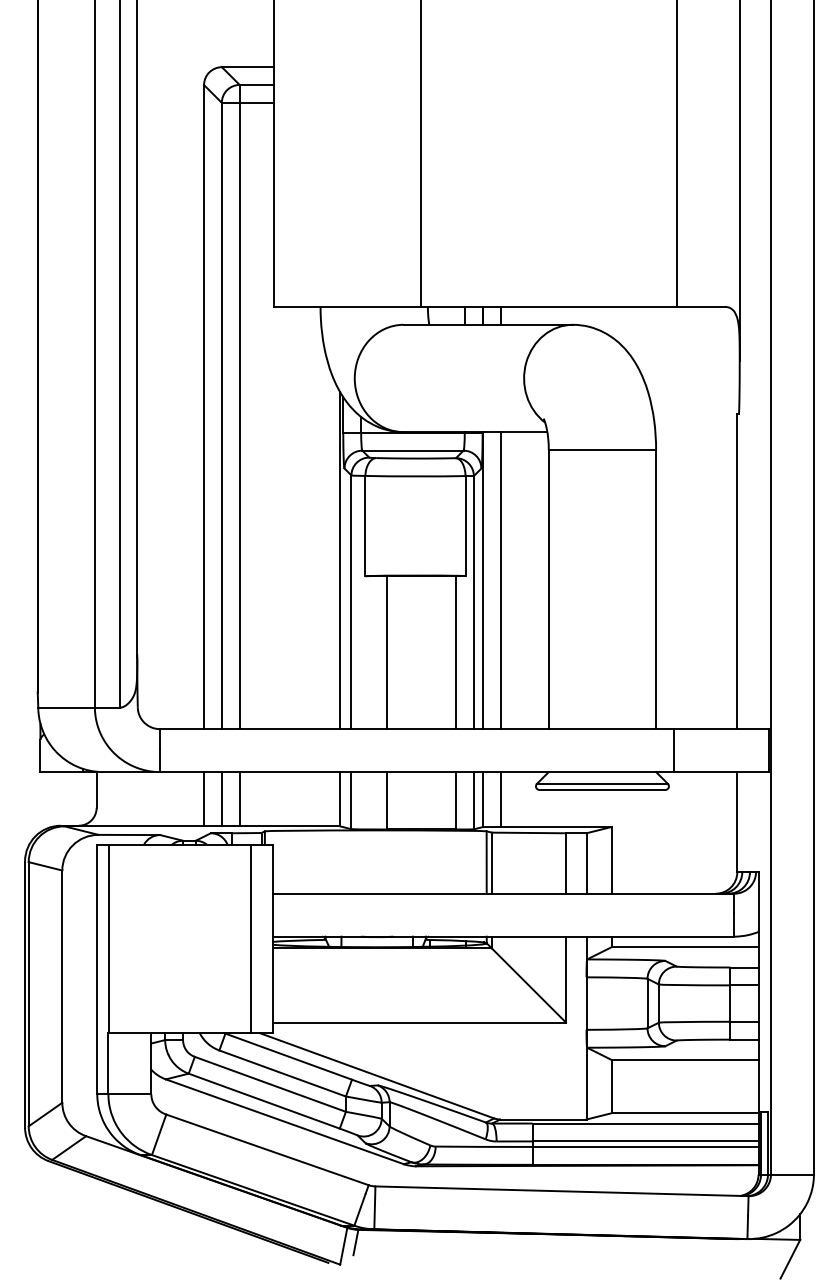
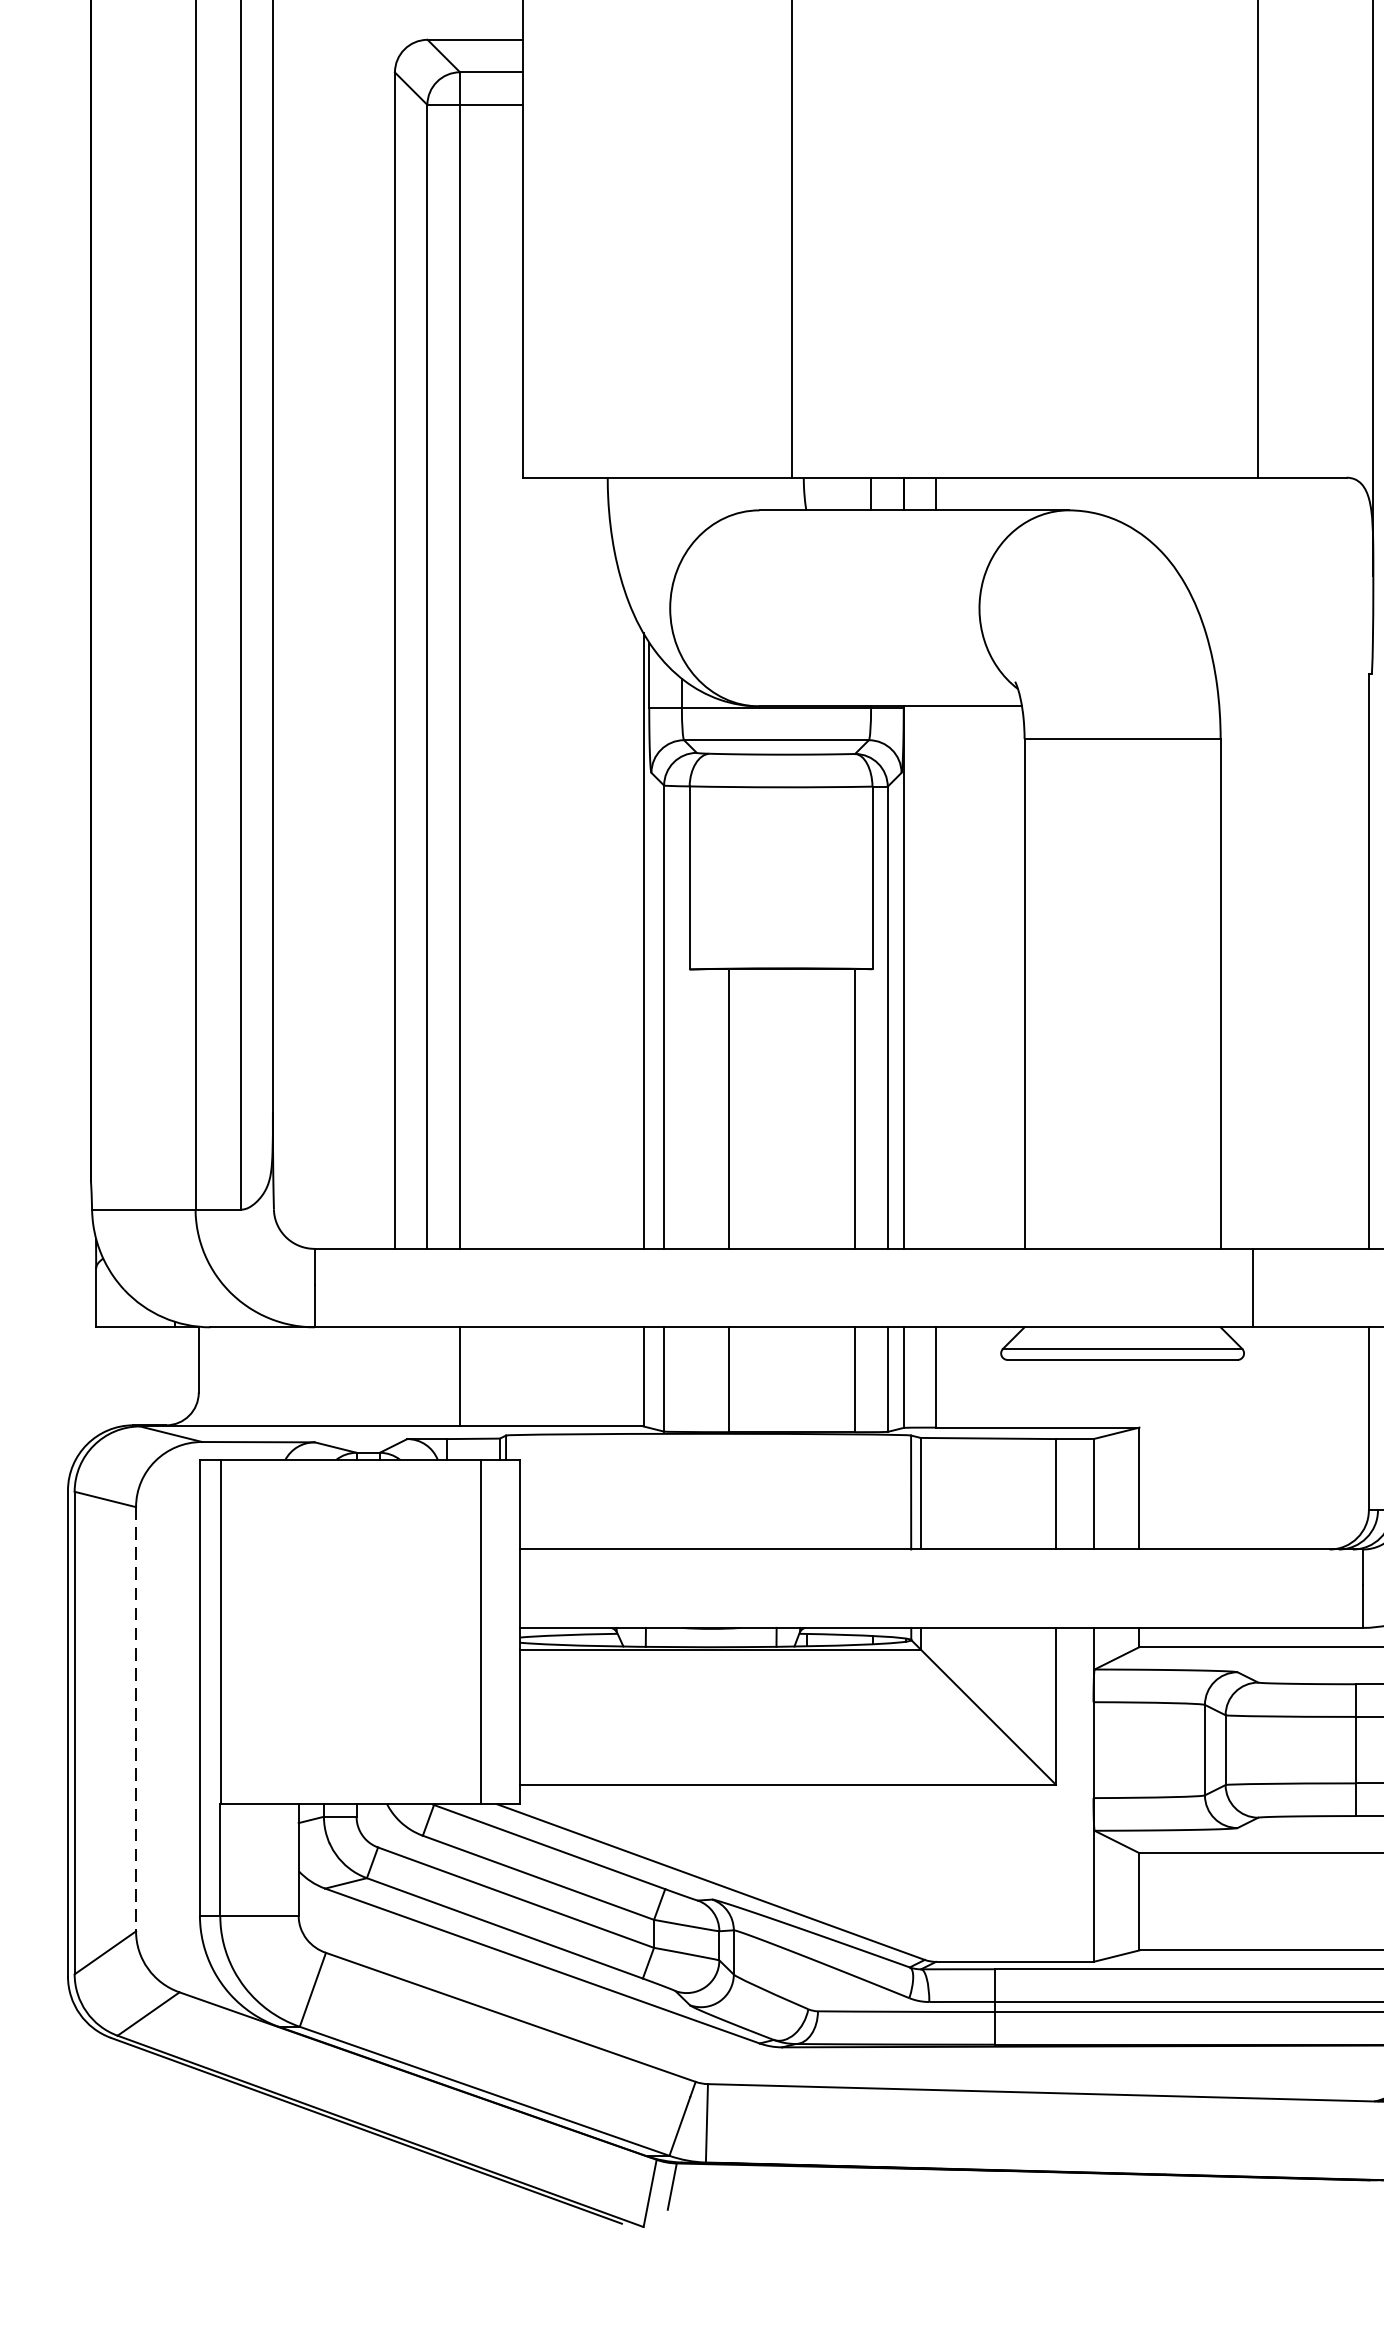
line: (500, 580) -> (936, 977), removed
line: (204, 799) -> (395, 1377), removed
line: (221, 799) -> (426, 1377), removed
line: (62, 987) -> (136, 1720), solid -> dashed

